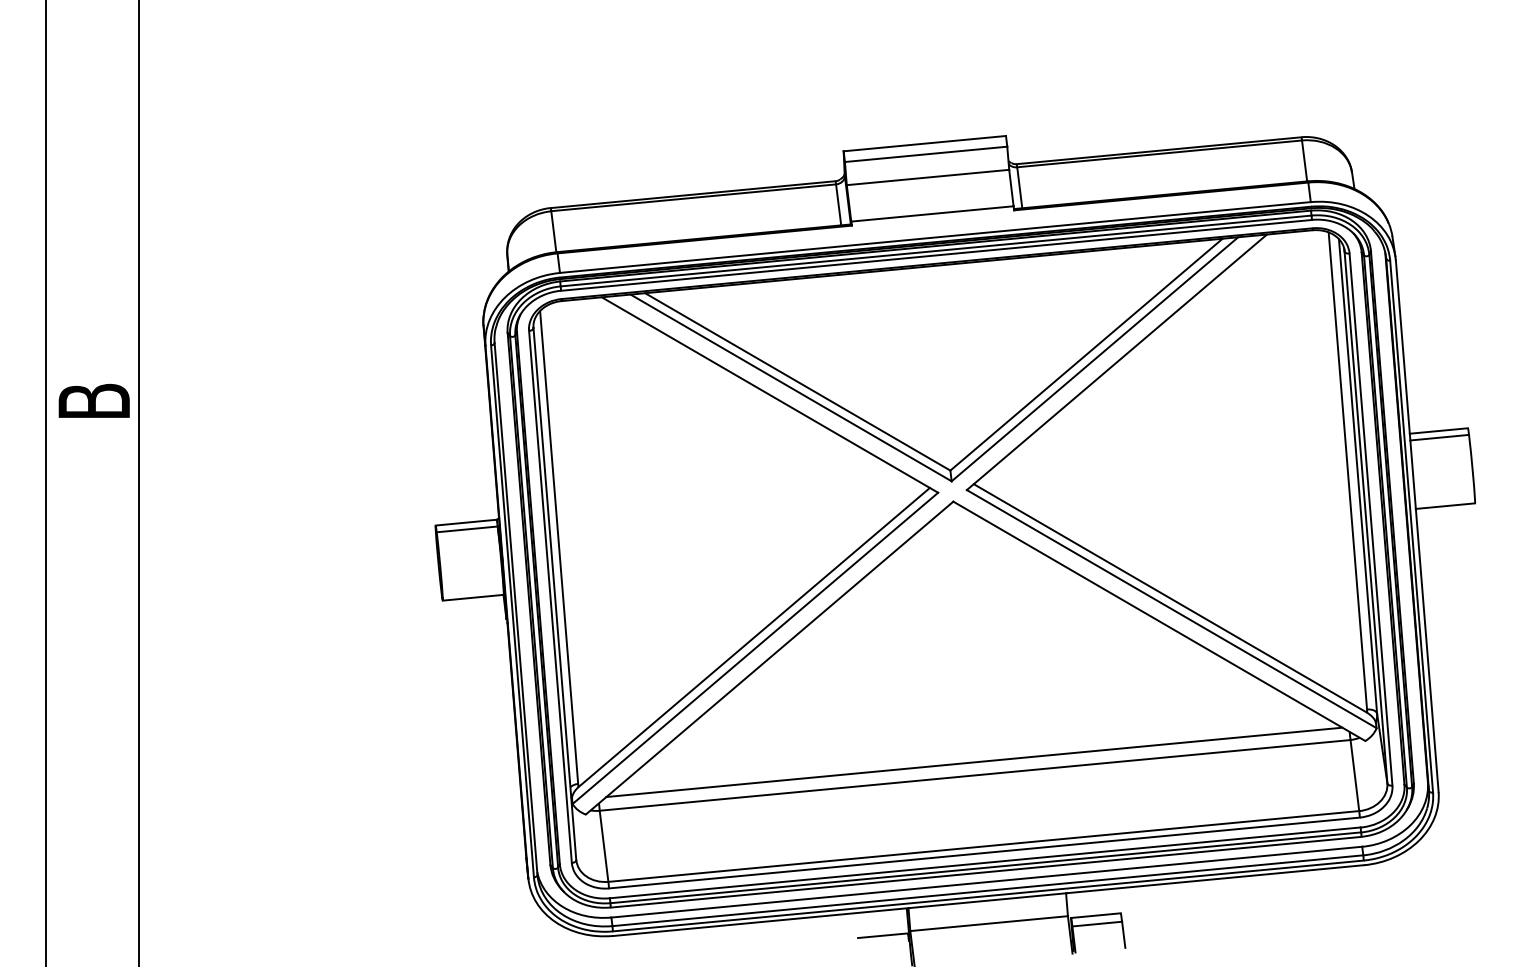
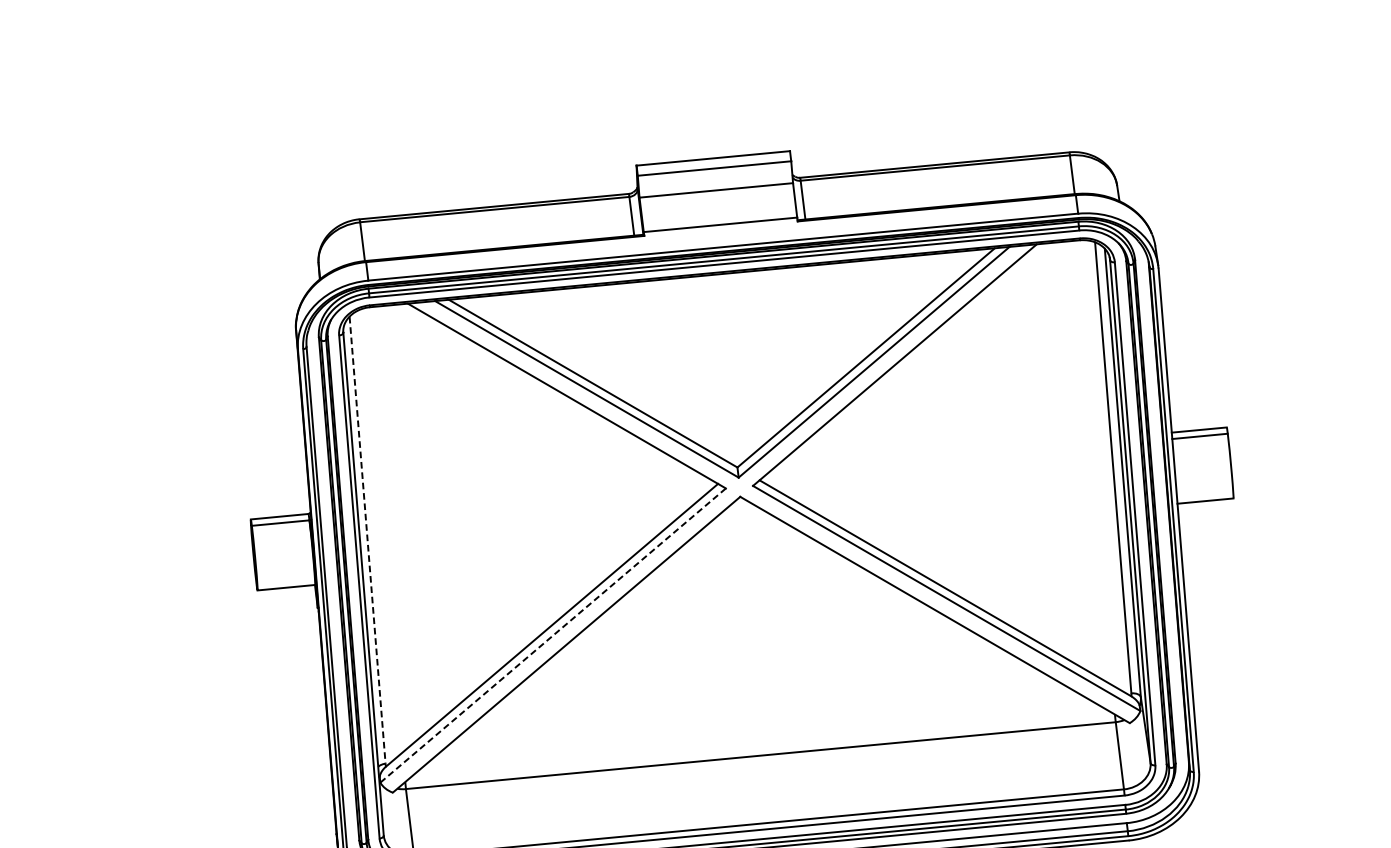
line: (559, 548) -> (367, 541), solid -> dashed
line: (755, 648) -> (553, 635), solid -> dashed
line: (974, 762) -> (760, 743), removed

